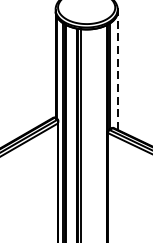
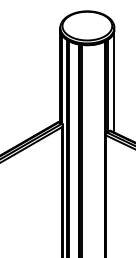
line: (117, 71) -> (114, 81), dashed -> solid

